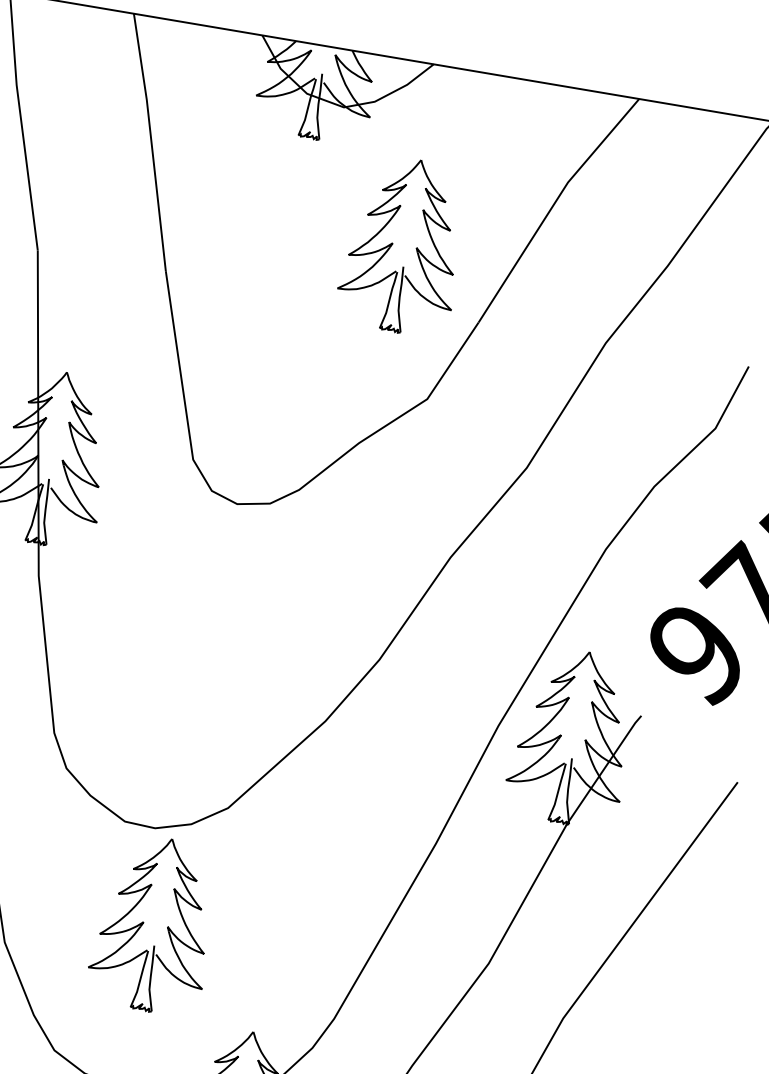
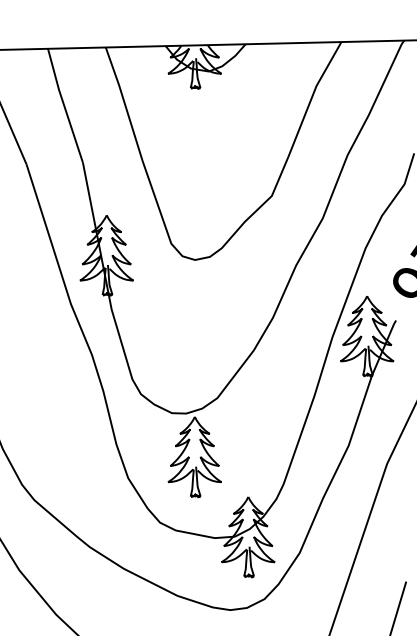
part: (405, 245) -> (248, 128), removed

